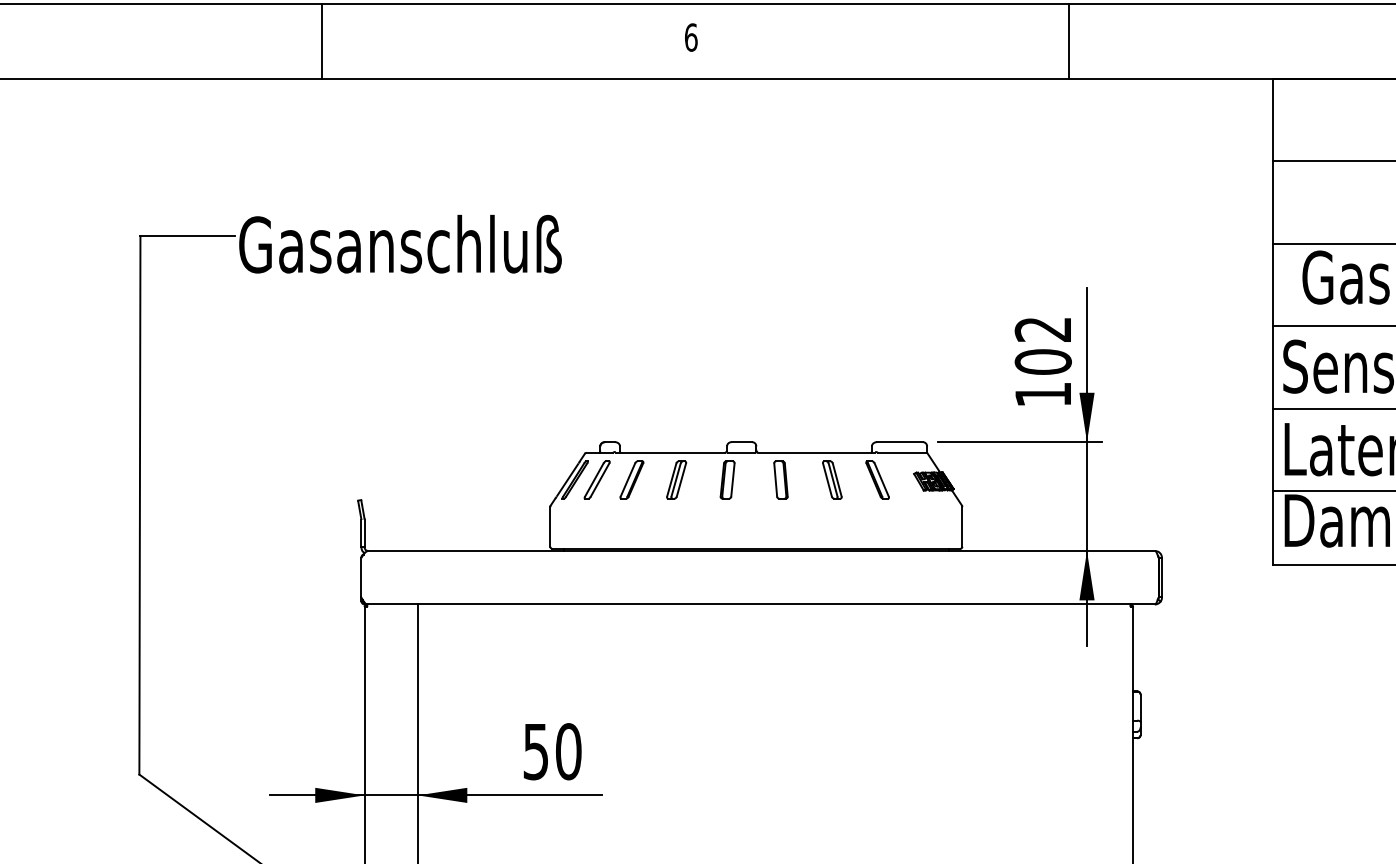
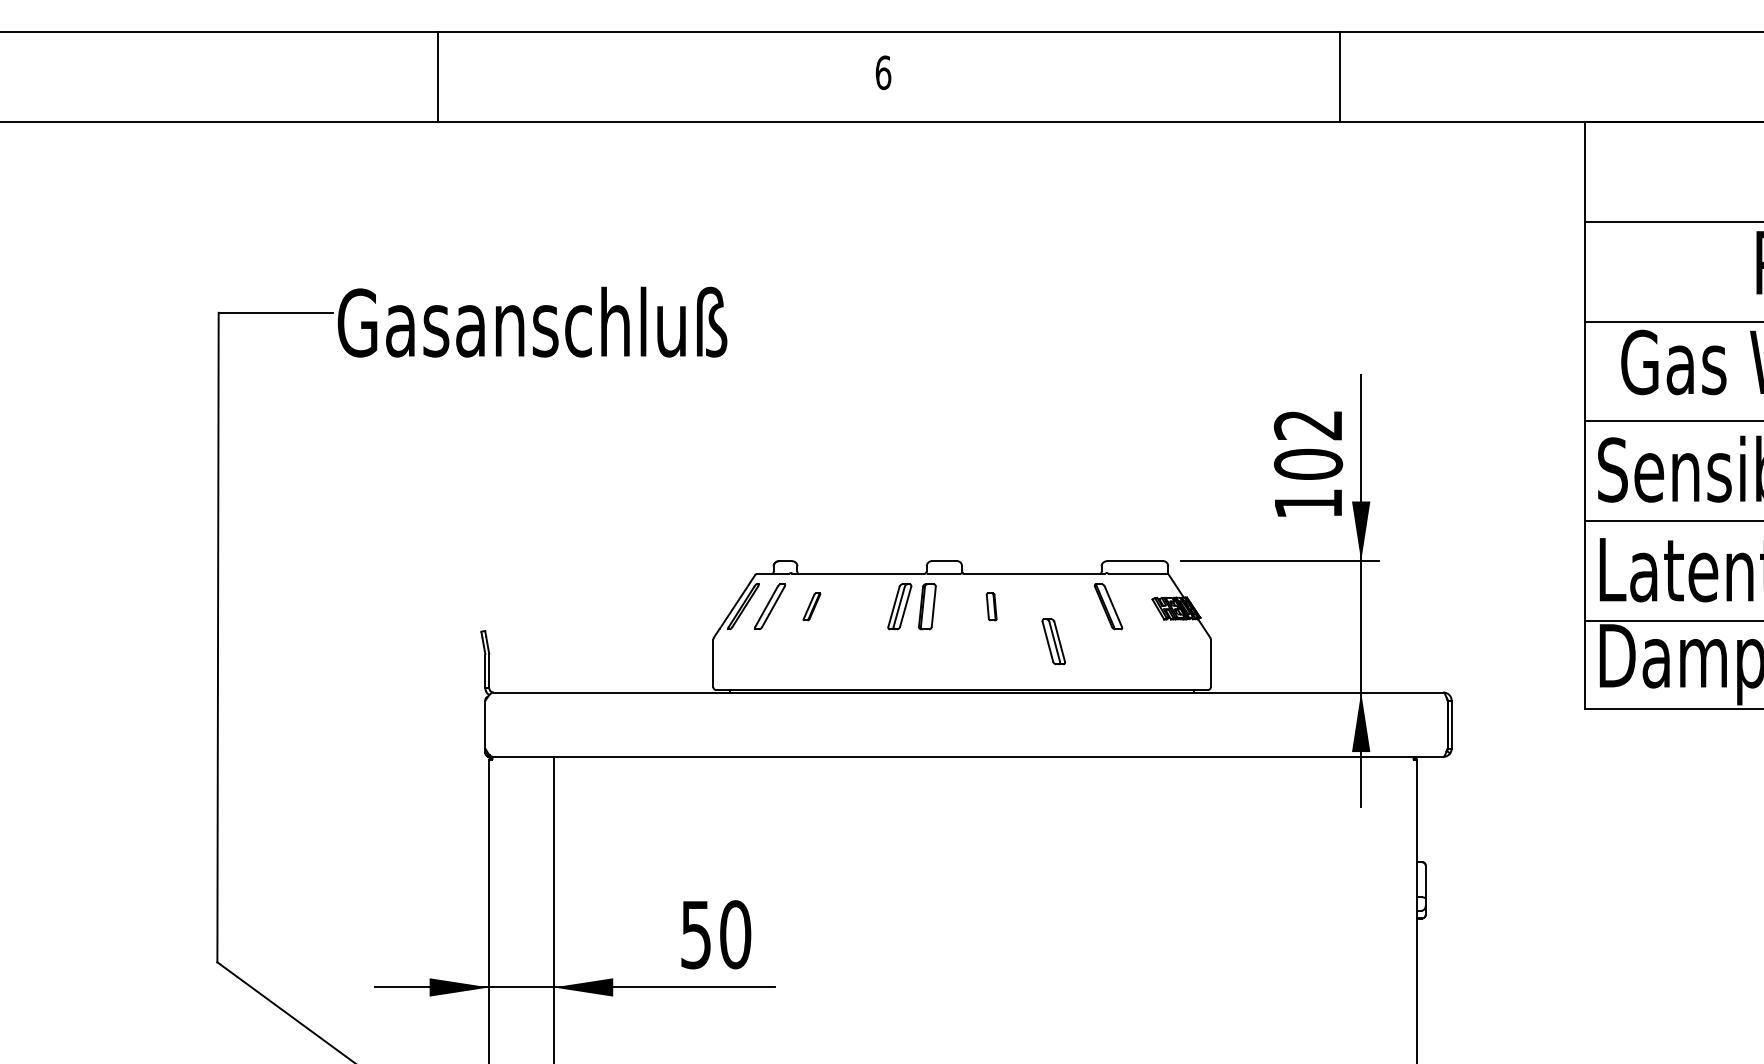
part: (631, 479) -> (811, 606), size x0.6
part: (676, 479) -> (899, 606), moved
part: (780, 479) -> (991, 606), size x0.6
part: (832, 479) -> (1053, 641), moved

